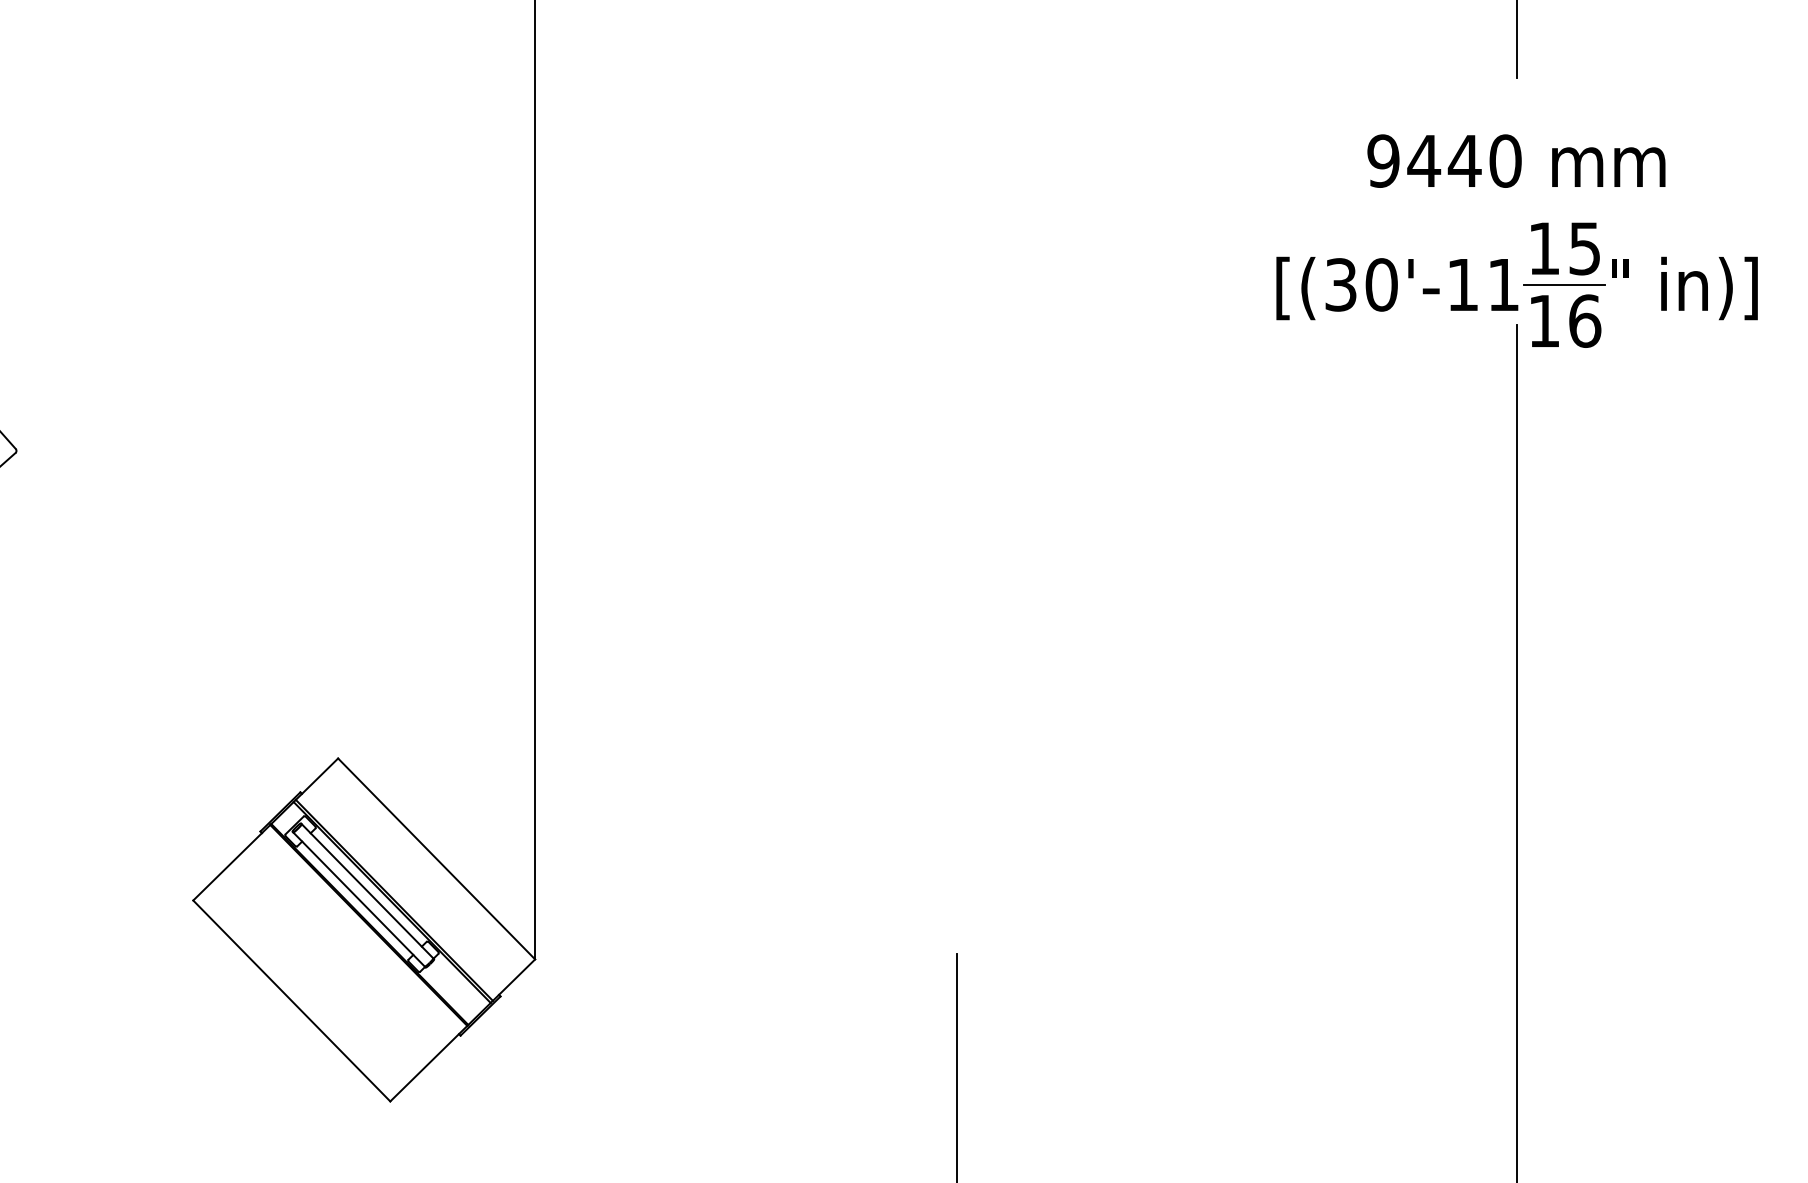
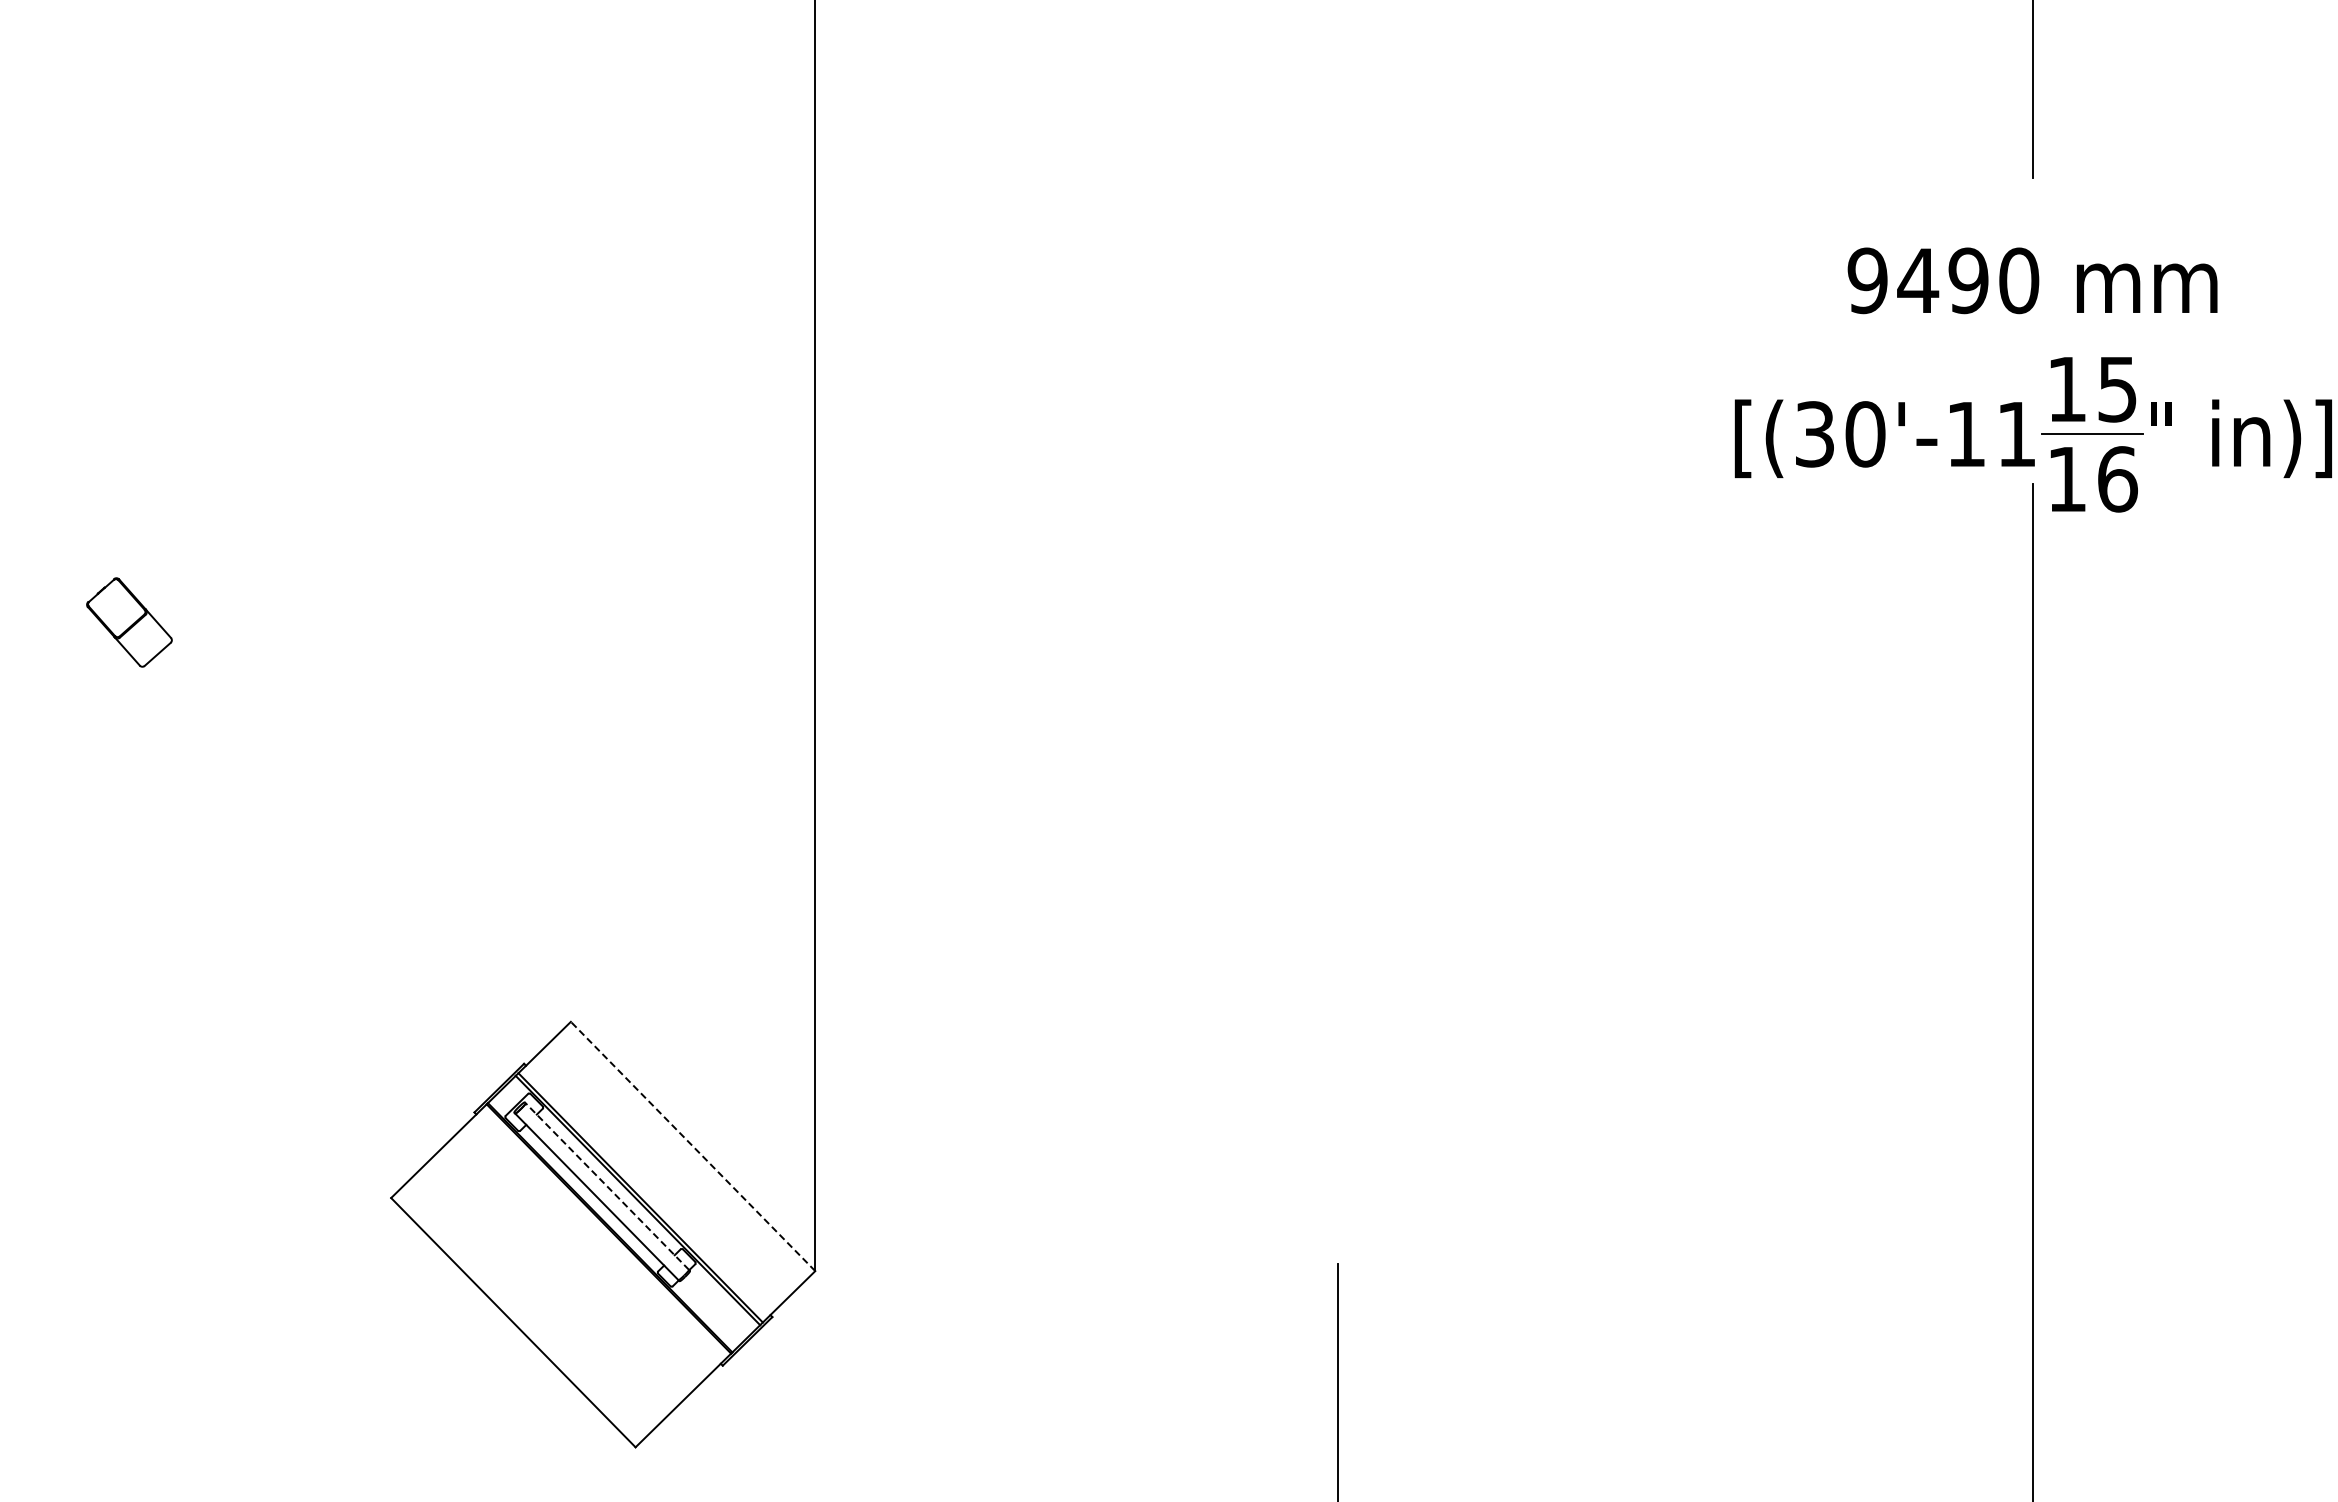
text: (1464, 160) -> (1968, 280), 9440 -> 9490
line: (436, 858) -> (693, 1146), solid -> dashed
line: (367, 891) -> (607, 1186), solid -> dashed

